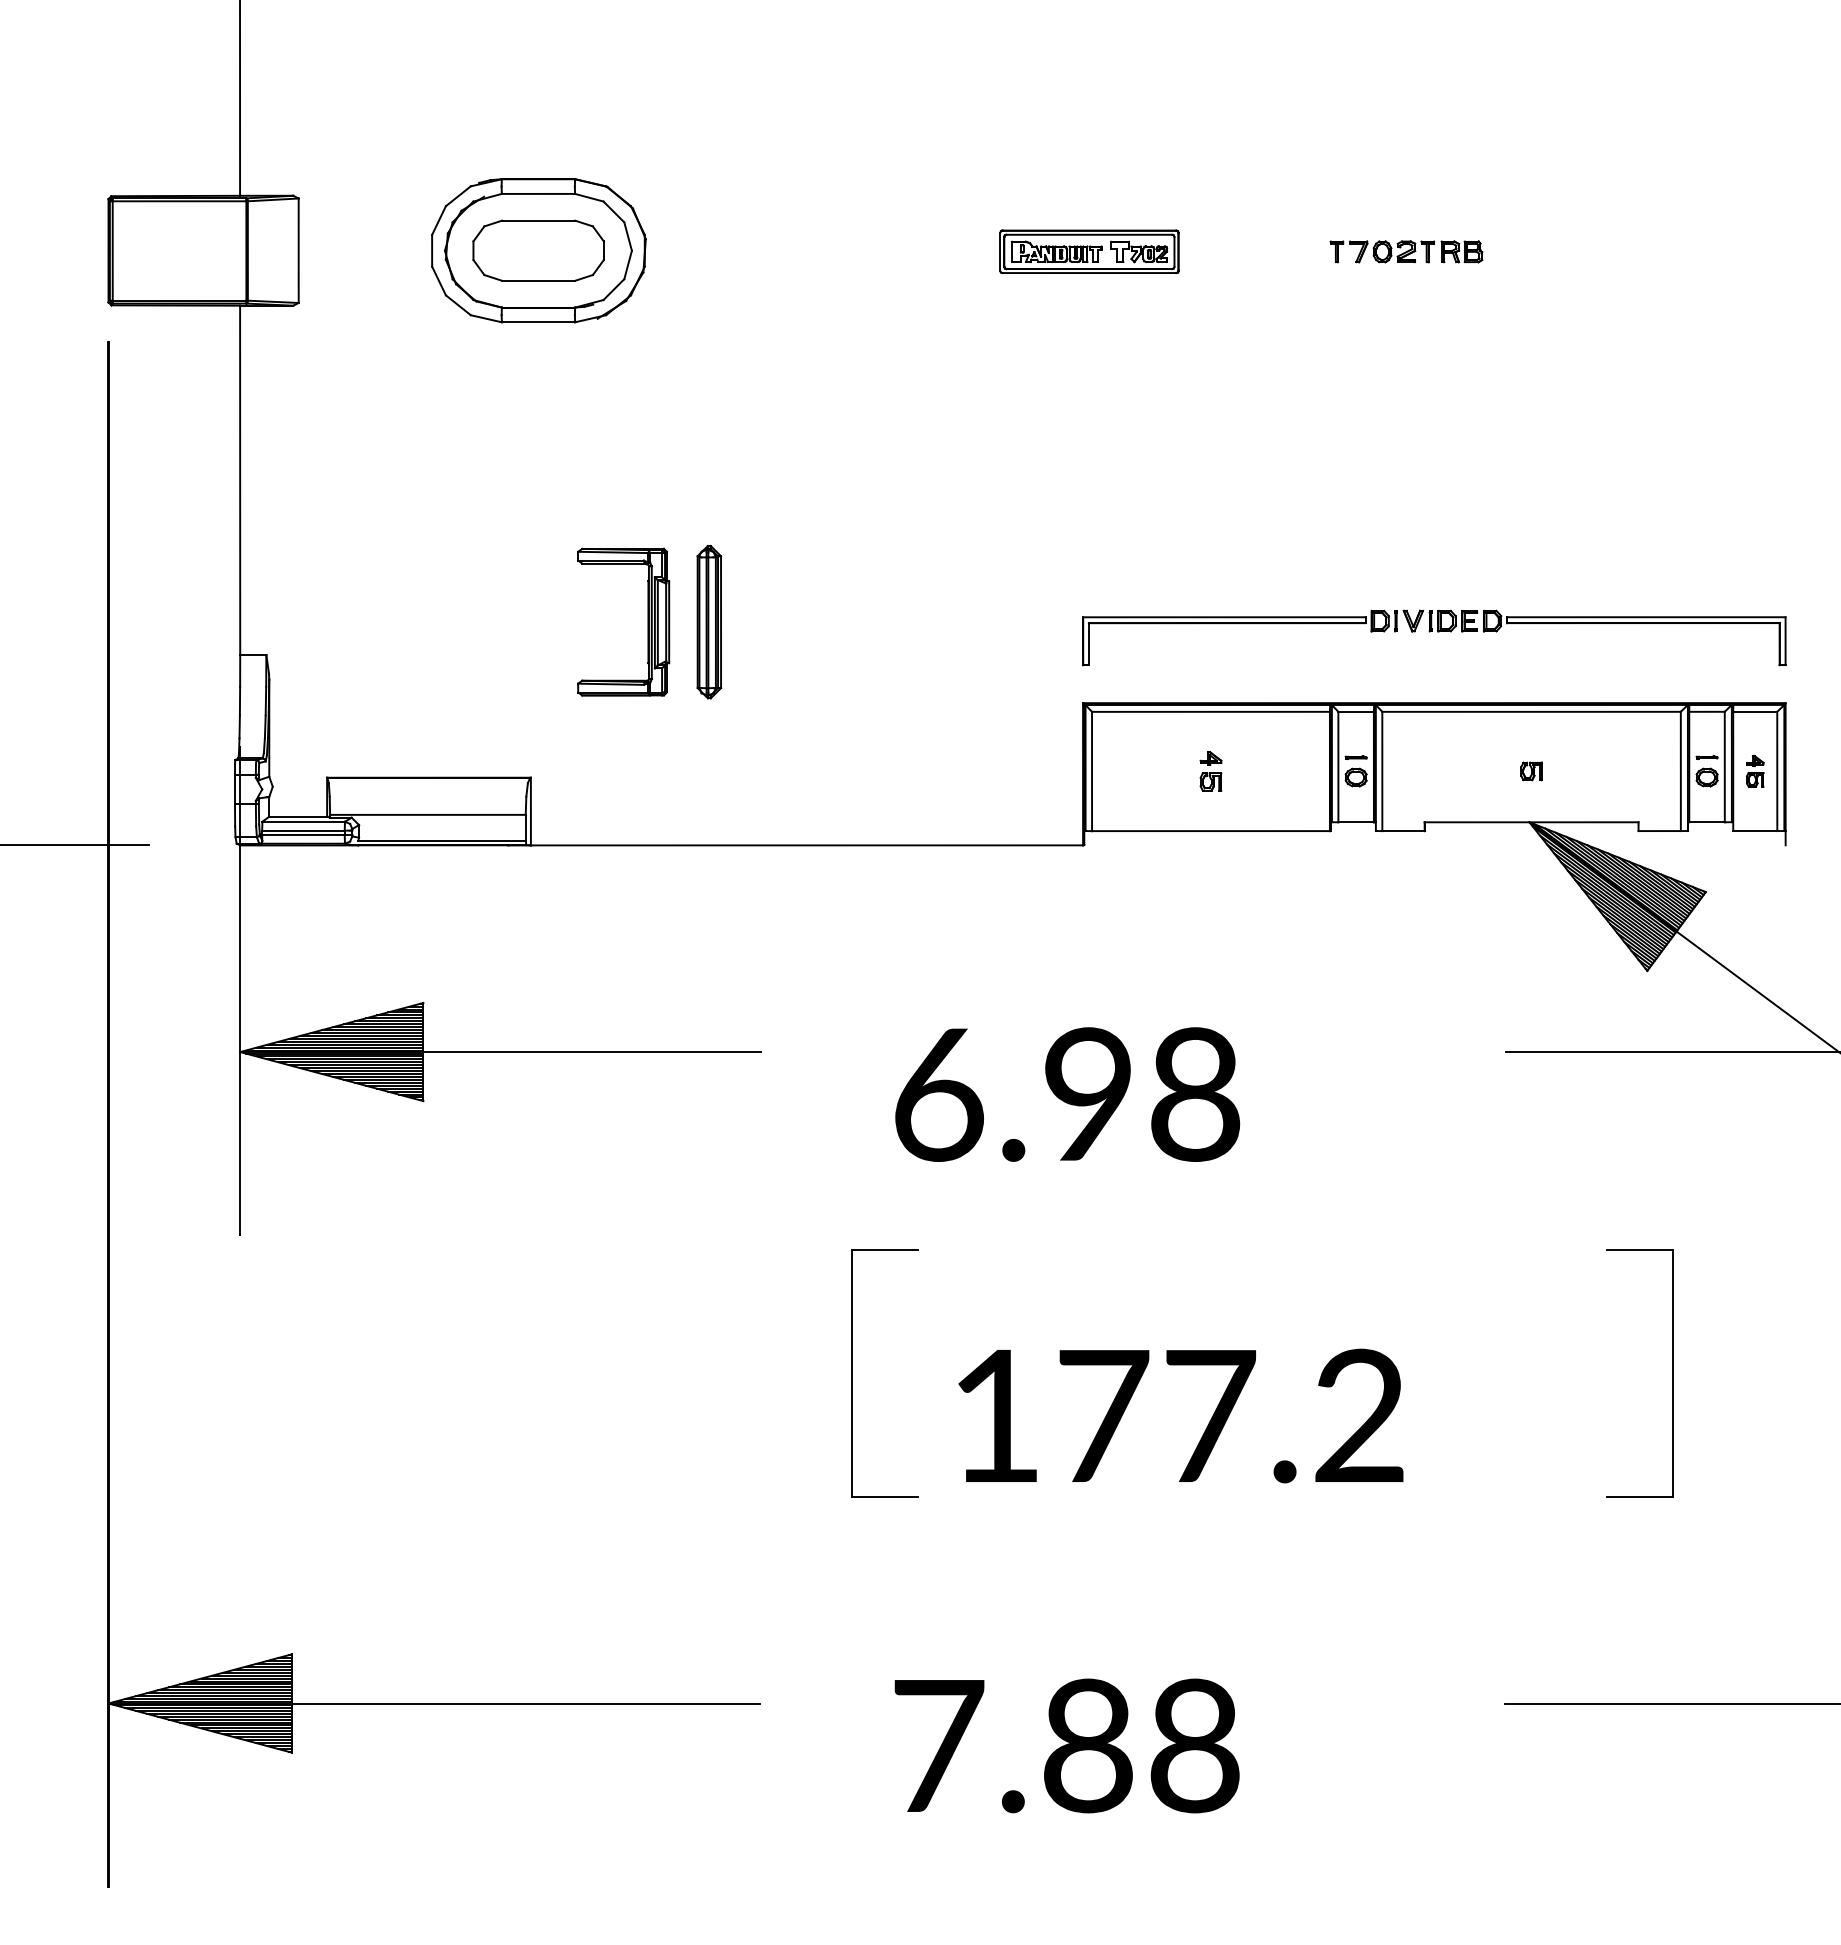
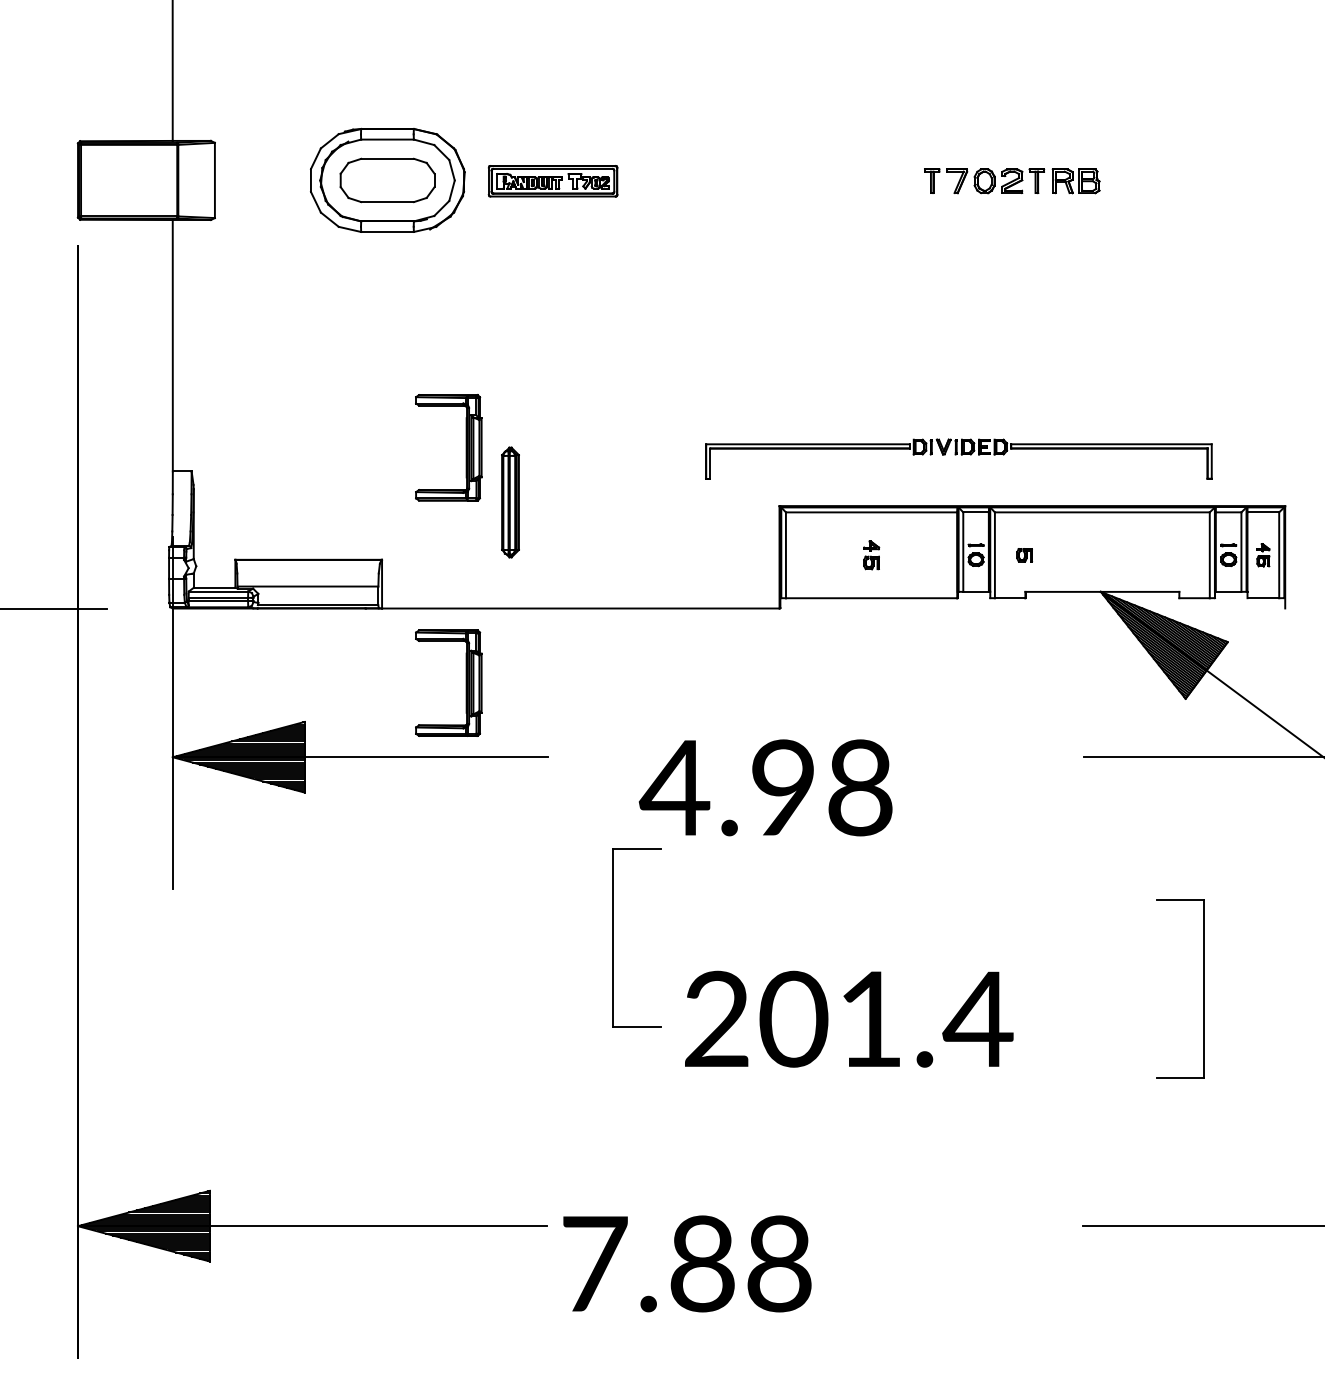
part: (1089, 251) -> (553, 181), moved
part: (1406, 251) -> (1012, 181), size x1.6
part: (709, 621) -> (510, 502), moved
part: (1434, 637) -> (959, 458), moved
part: (1531, 771) -> (1024, 555), moved
part: (647, 948) -> (465, 682), added
text: (936, 1094) -> (674, 787), 6.98 -> 4.98
part: (852, 1373) -> (613, 938), moved
text: (1179, 1415) -> (848, 1018), 177.2 -> 201.4
text: (1066, 1745) -> (686, 1263), moved

